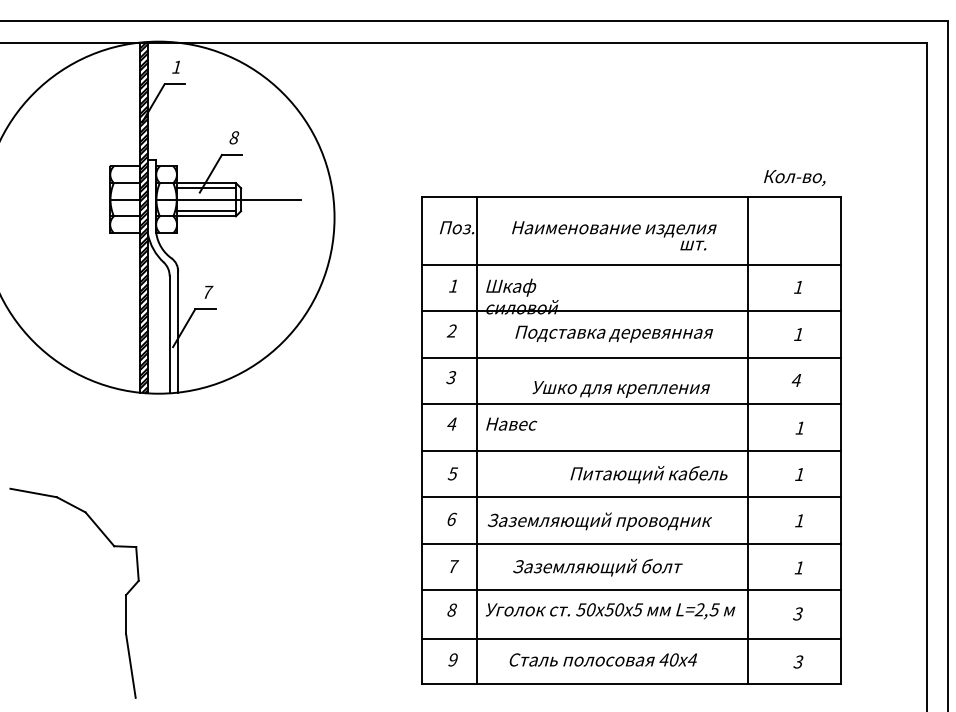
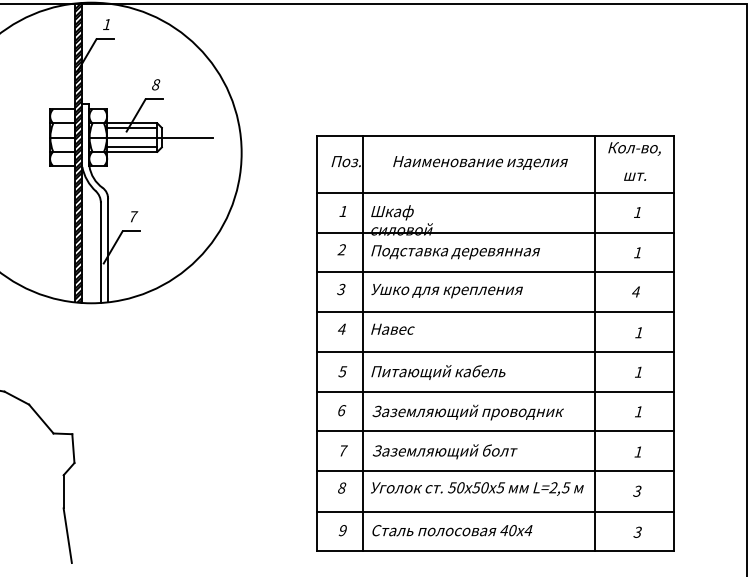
text: (794, 177) -> (634, 148), moved
text: (693, 245) -> (635, 176), moved
text: (613, 333) -> (455, 251), moved
text: (620, 389) -> (446, 291), moved
text: (648, 474) -> (437, 372), moved
text: (597, 567) -> (444, 451), moved
text: (602, 659) -> (451, 530), moved

